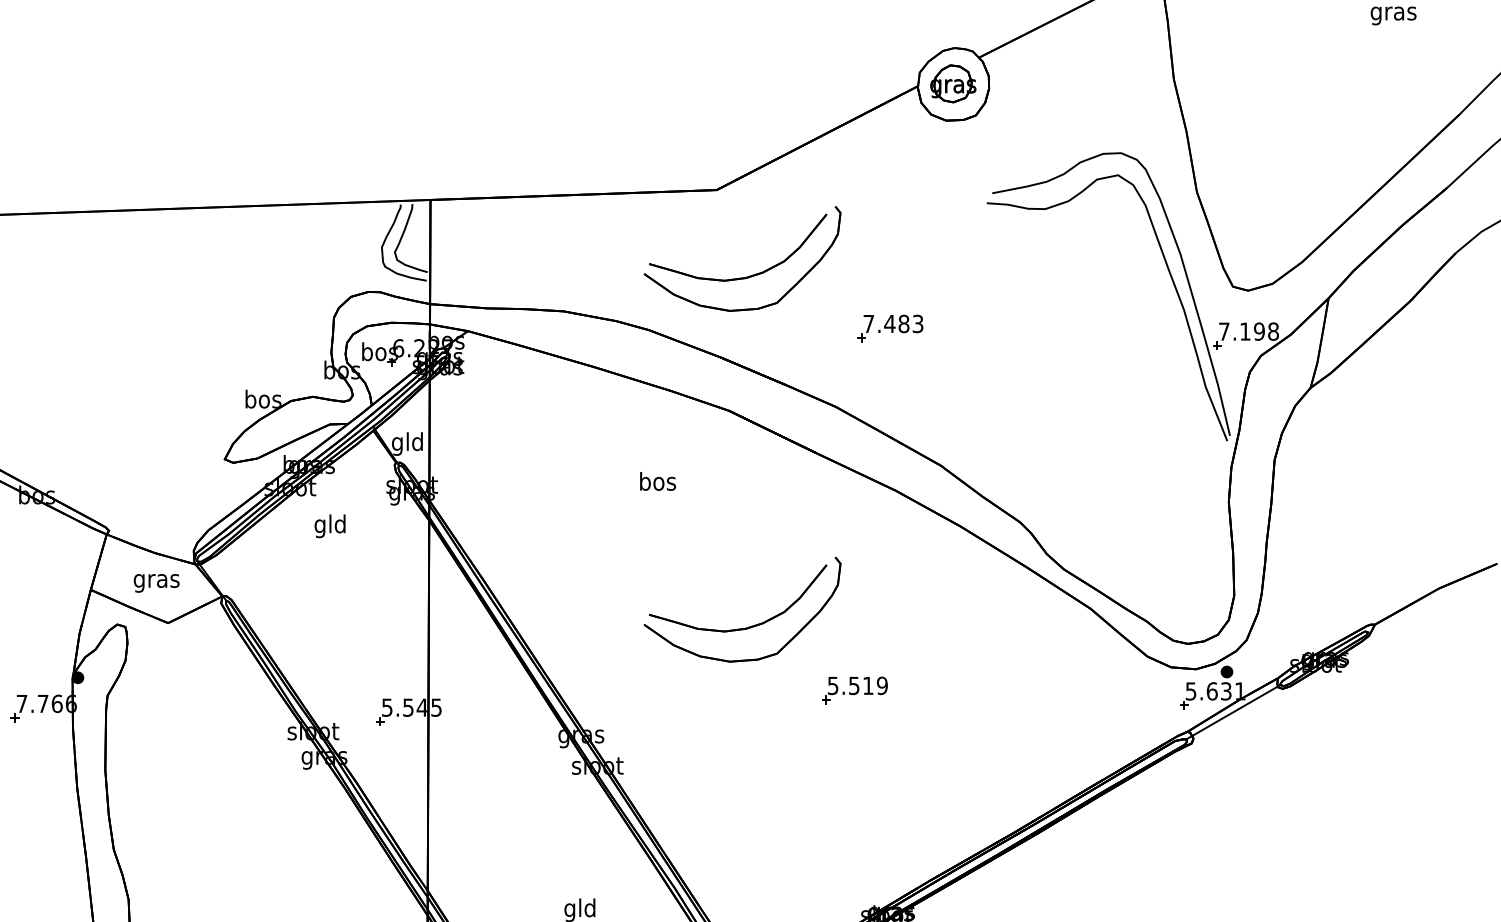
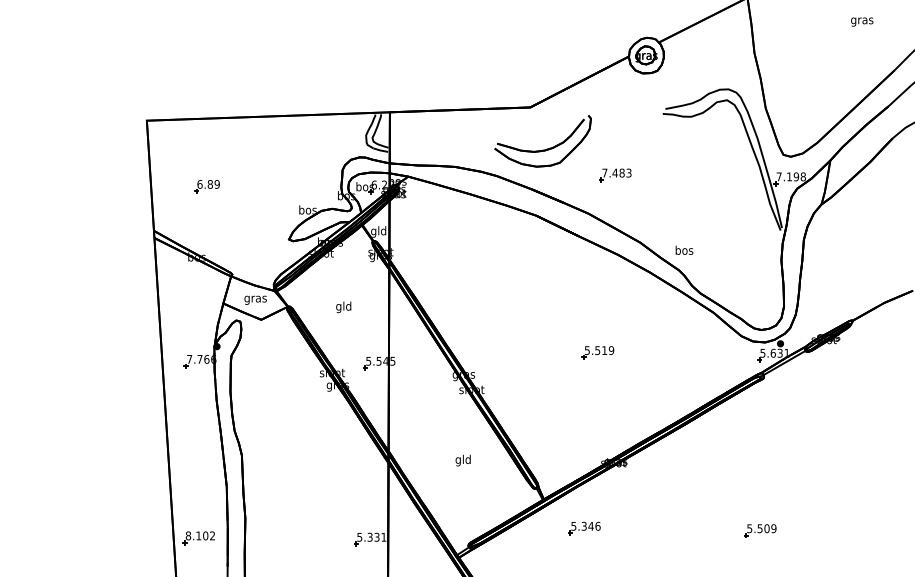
part: (56, 351) -> (206, 186), added
text: (658, 479) -> (684, 249), moved
text: (329, 526) -> (343, 307), moved
part: (741, 626) -> (542, 321), removed

